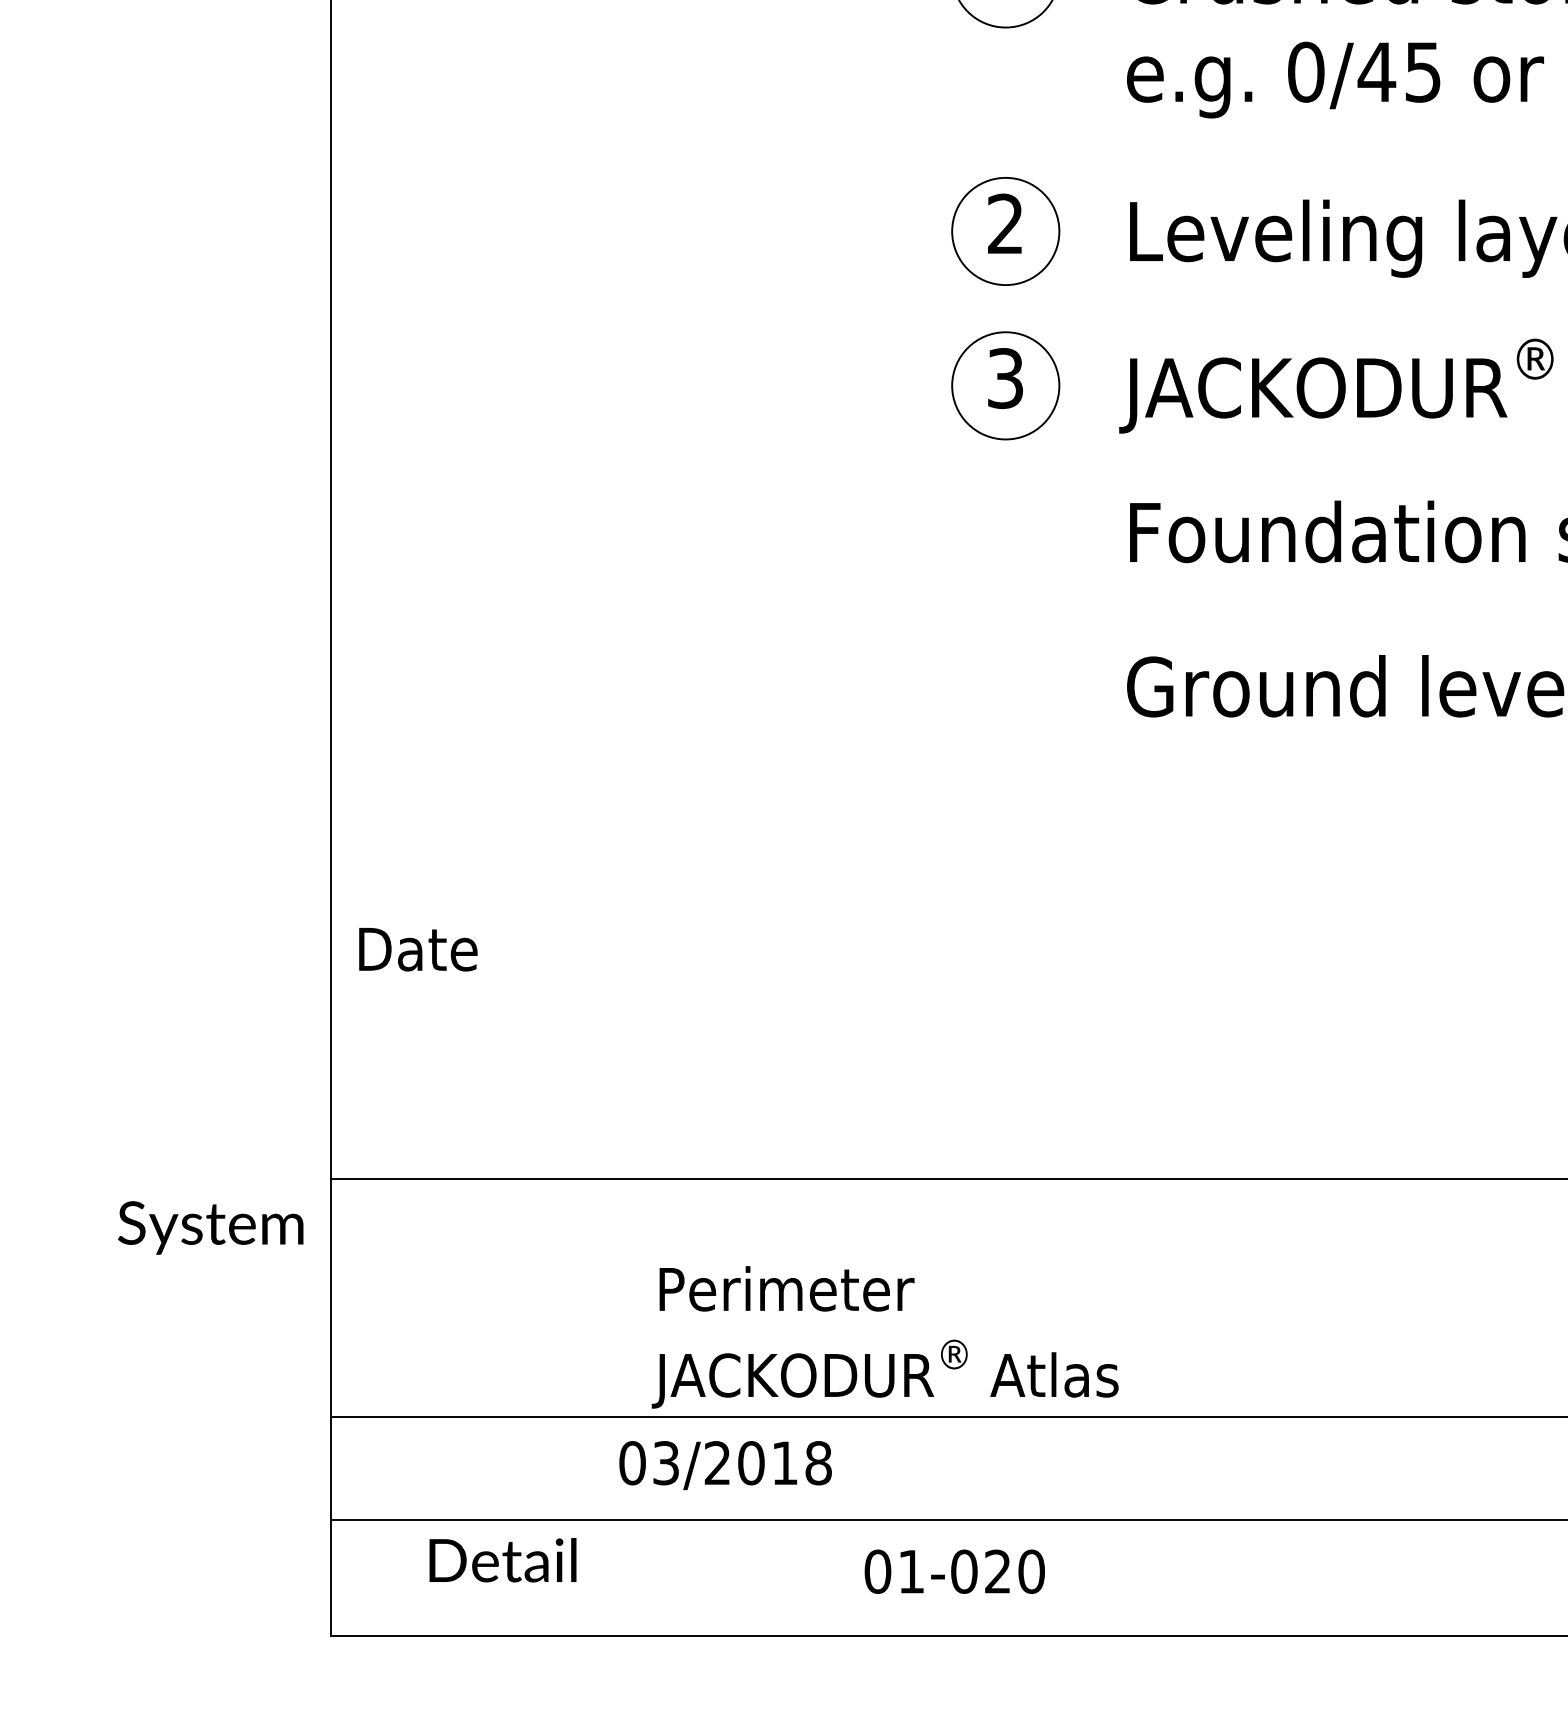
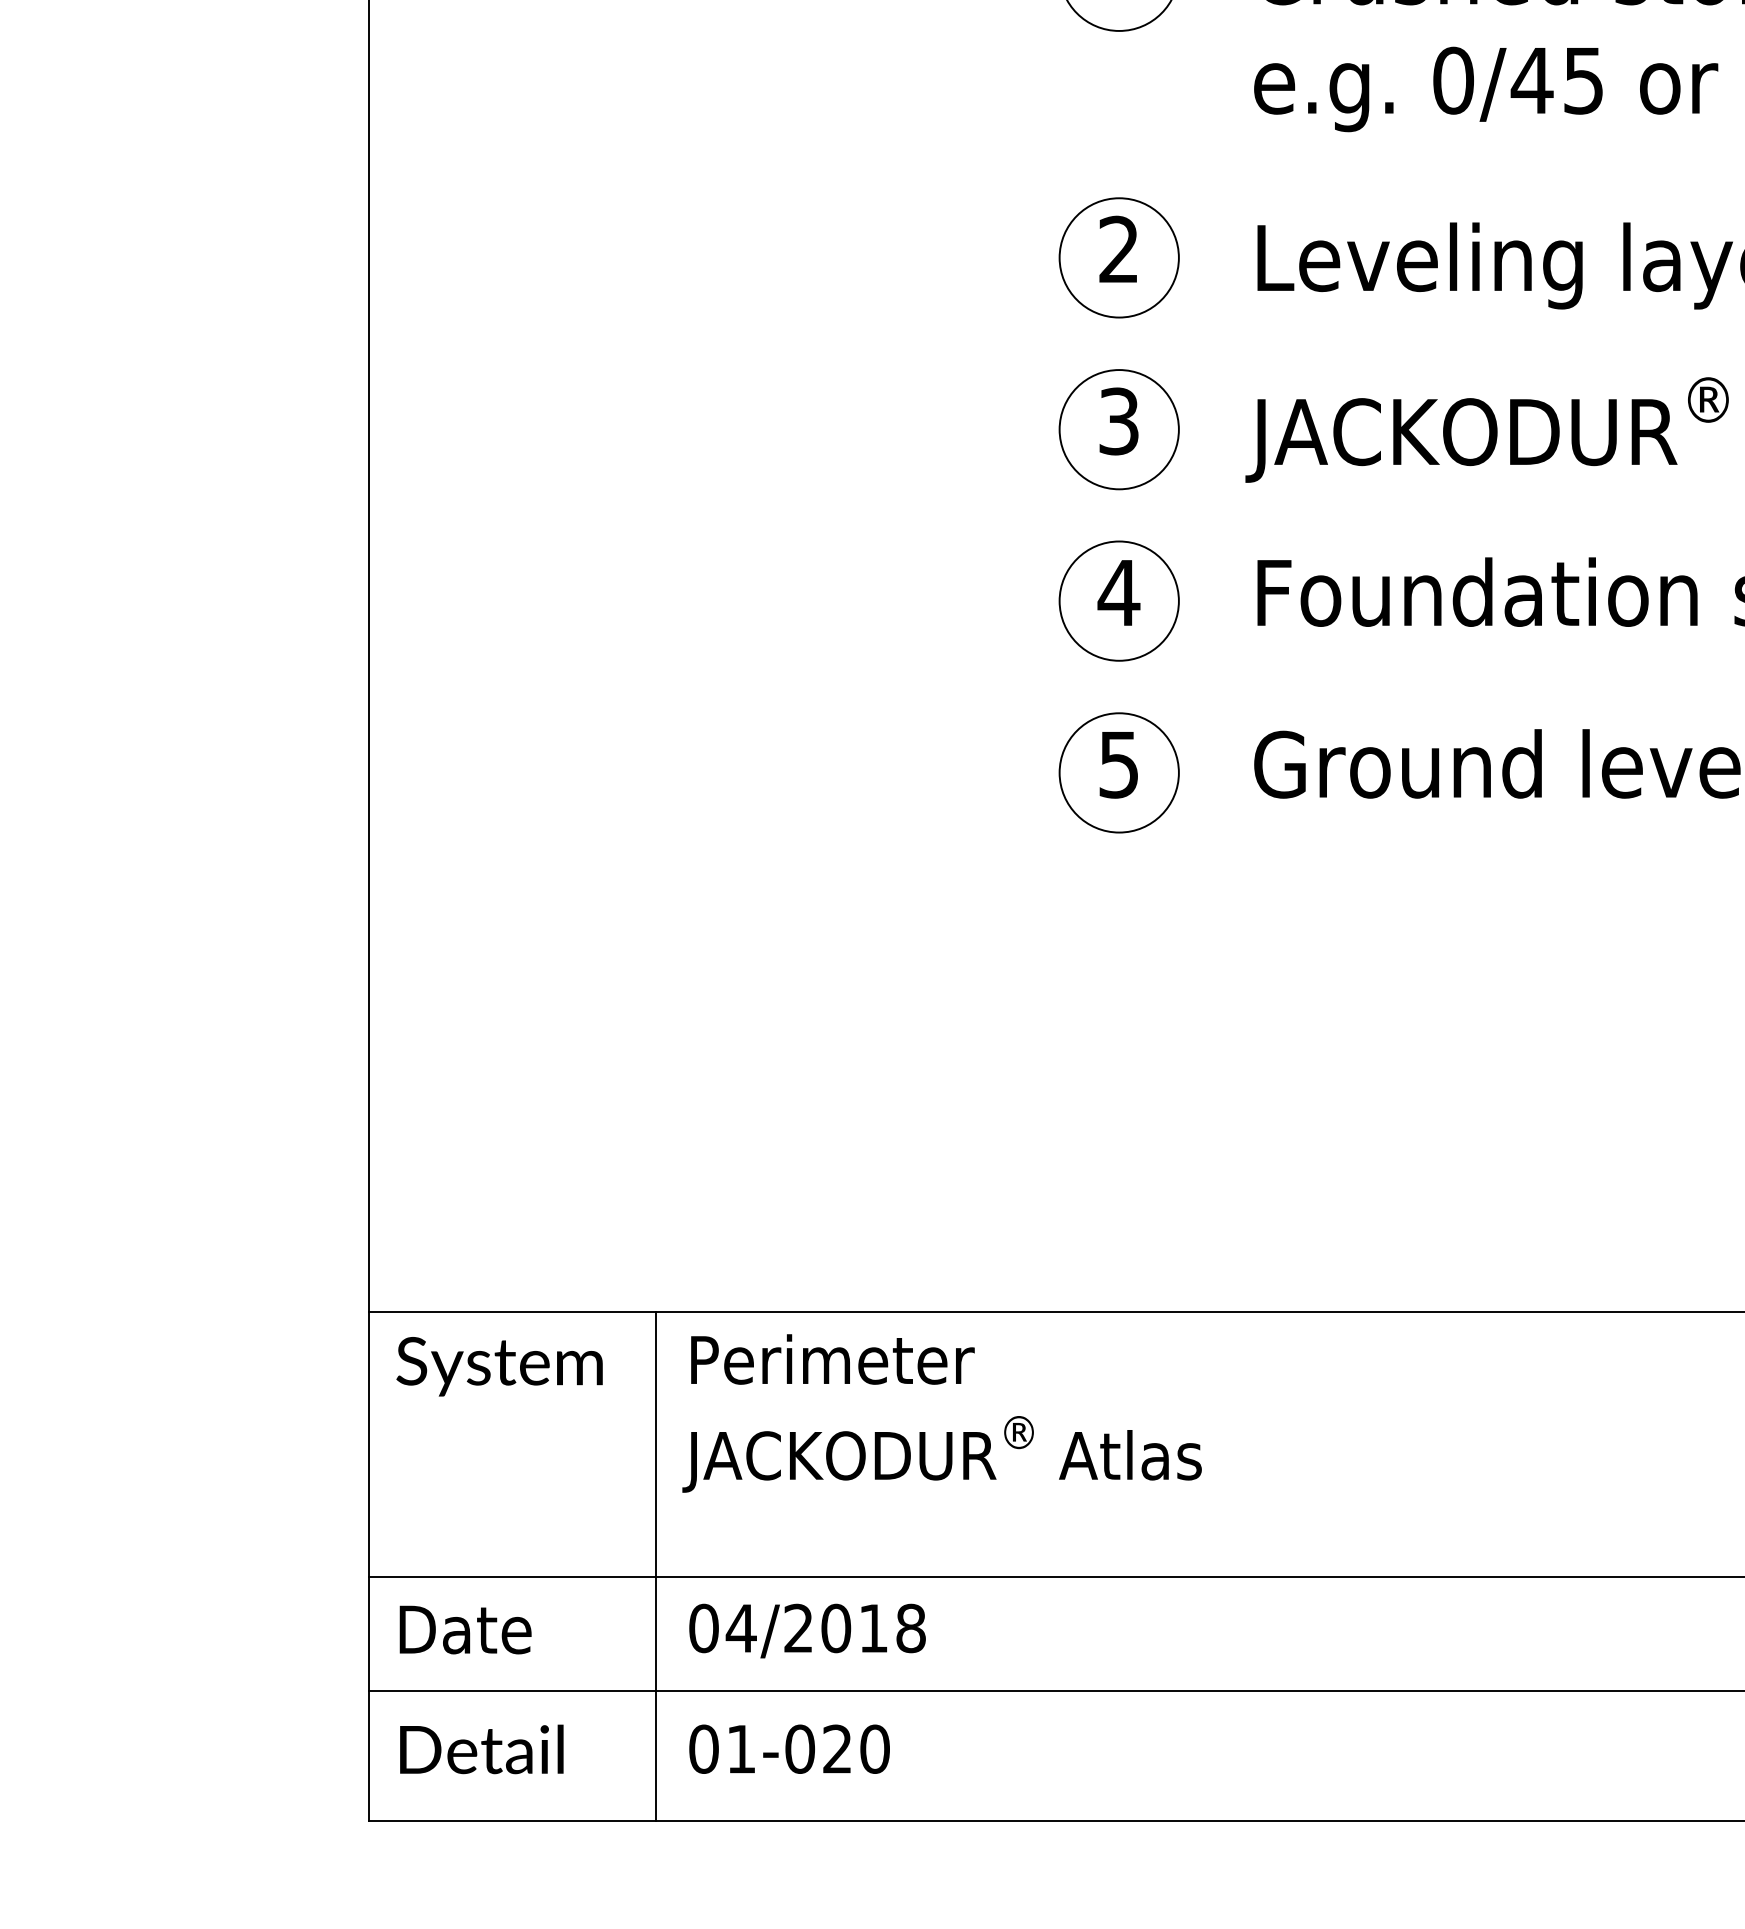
part: (1005, 539) -> (1118, 600), added
part: (1005, 693) -> (1118, 772), added
text: (418, 949) -> (465, 1629), moved
text: (210, 1227) -> (499, 1366), moved
text: (884, 1337) -> (941, 1413), moved
line: (589, 1407) -> (656, 1566), added
text: (665, 1463) -> (740, 1628), 03/2018 -> 04/2018
text: (502, 1560) -> (481, 1749), moved
text: (954, 1571) -> (789, 1748), moved

